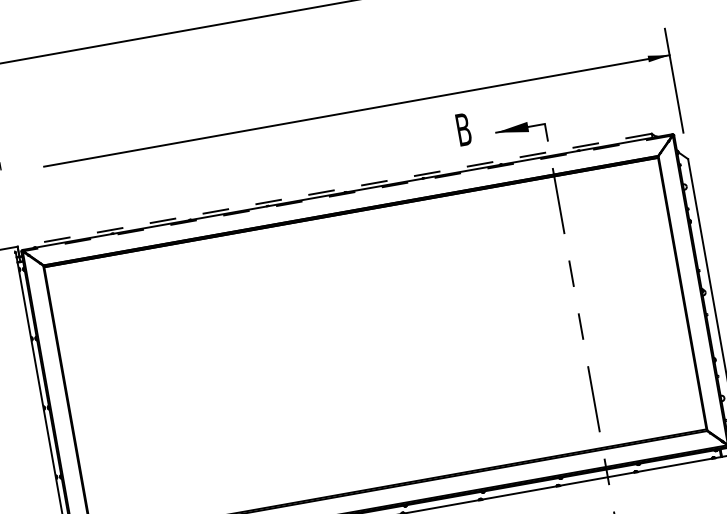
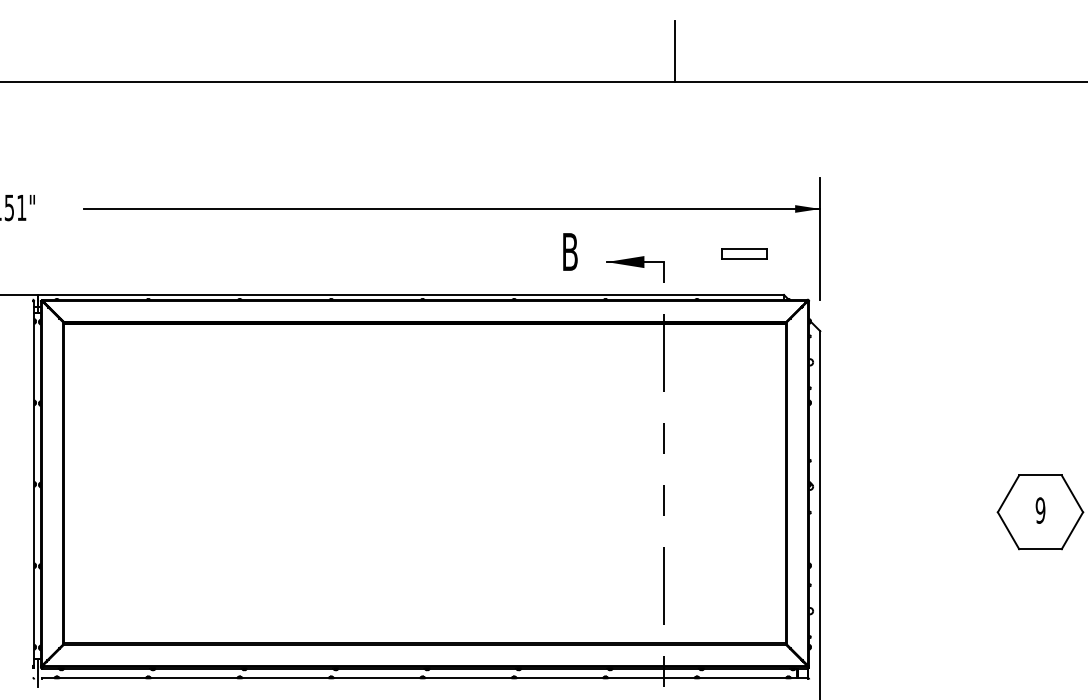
part: (611, 104) -> (744, 253), added
line: (334, 189) -> (410, 294), dashed -> solid
line: (347, 193) -> (424, 301), dashed -> solid

